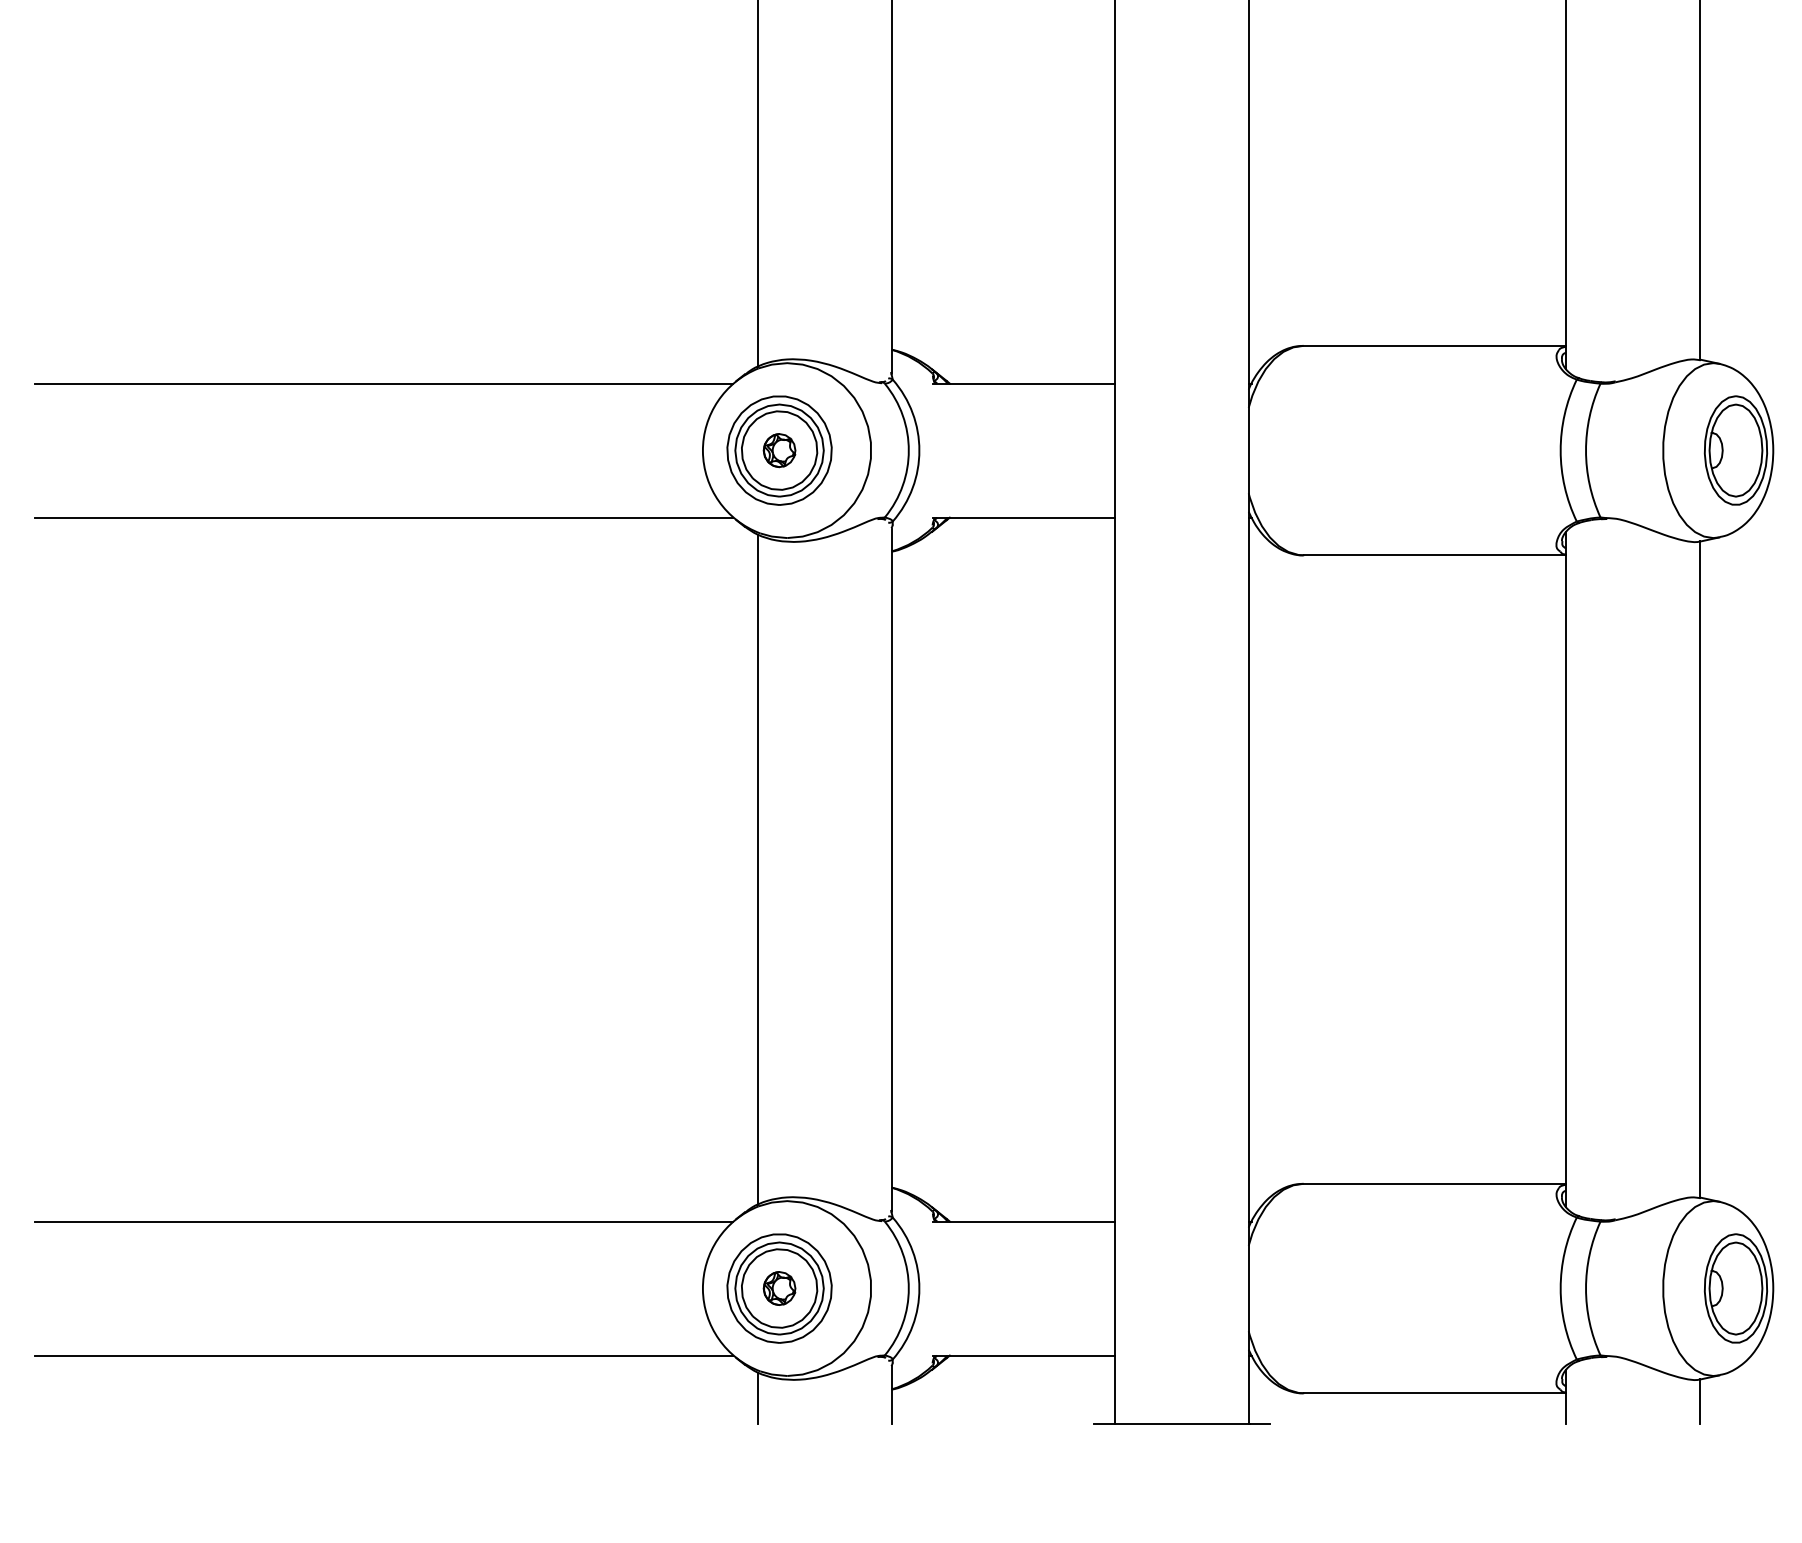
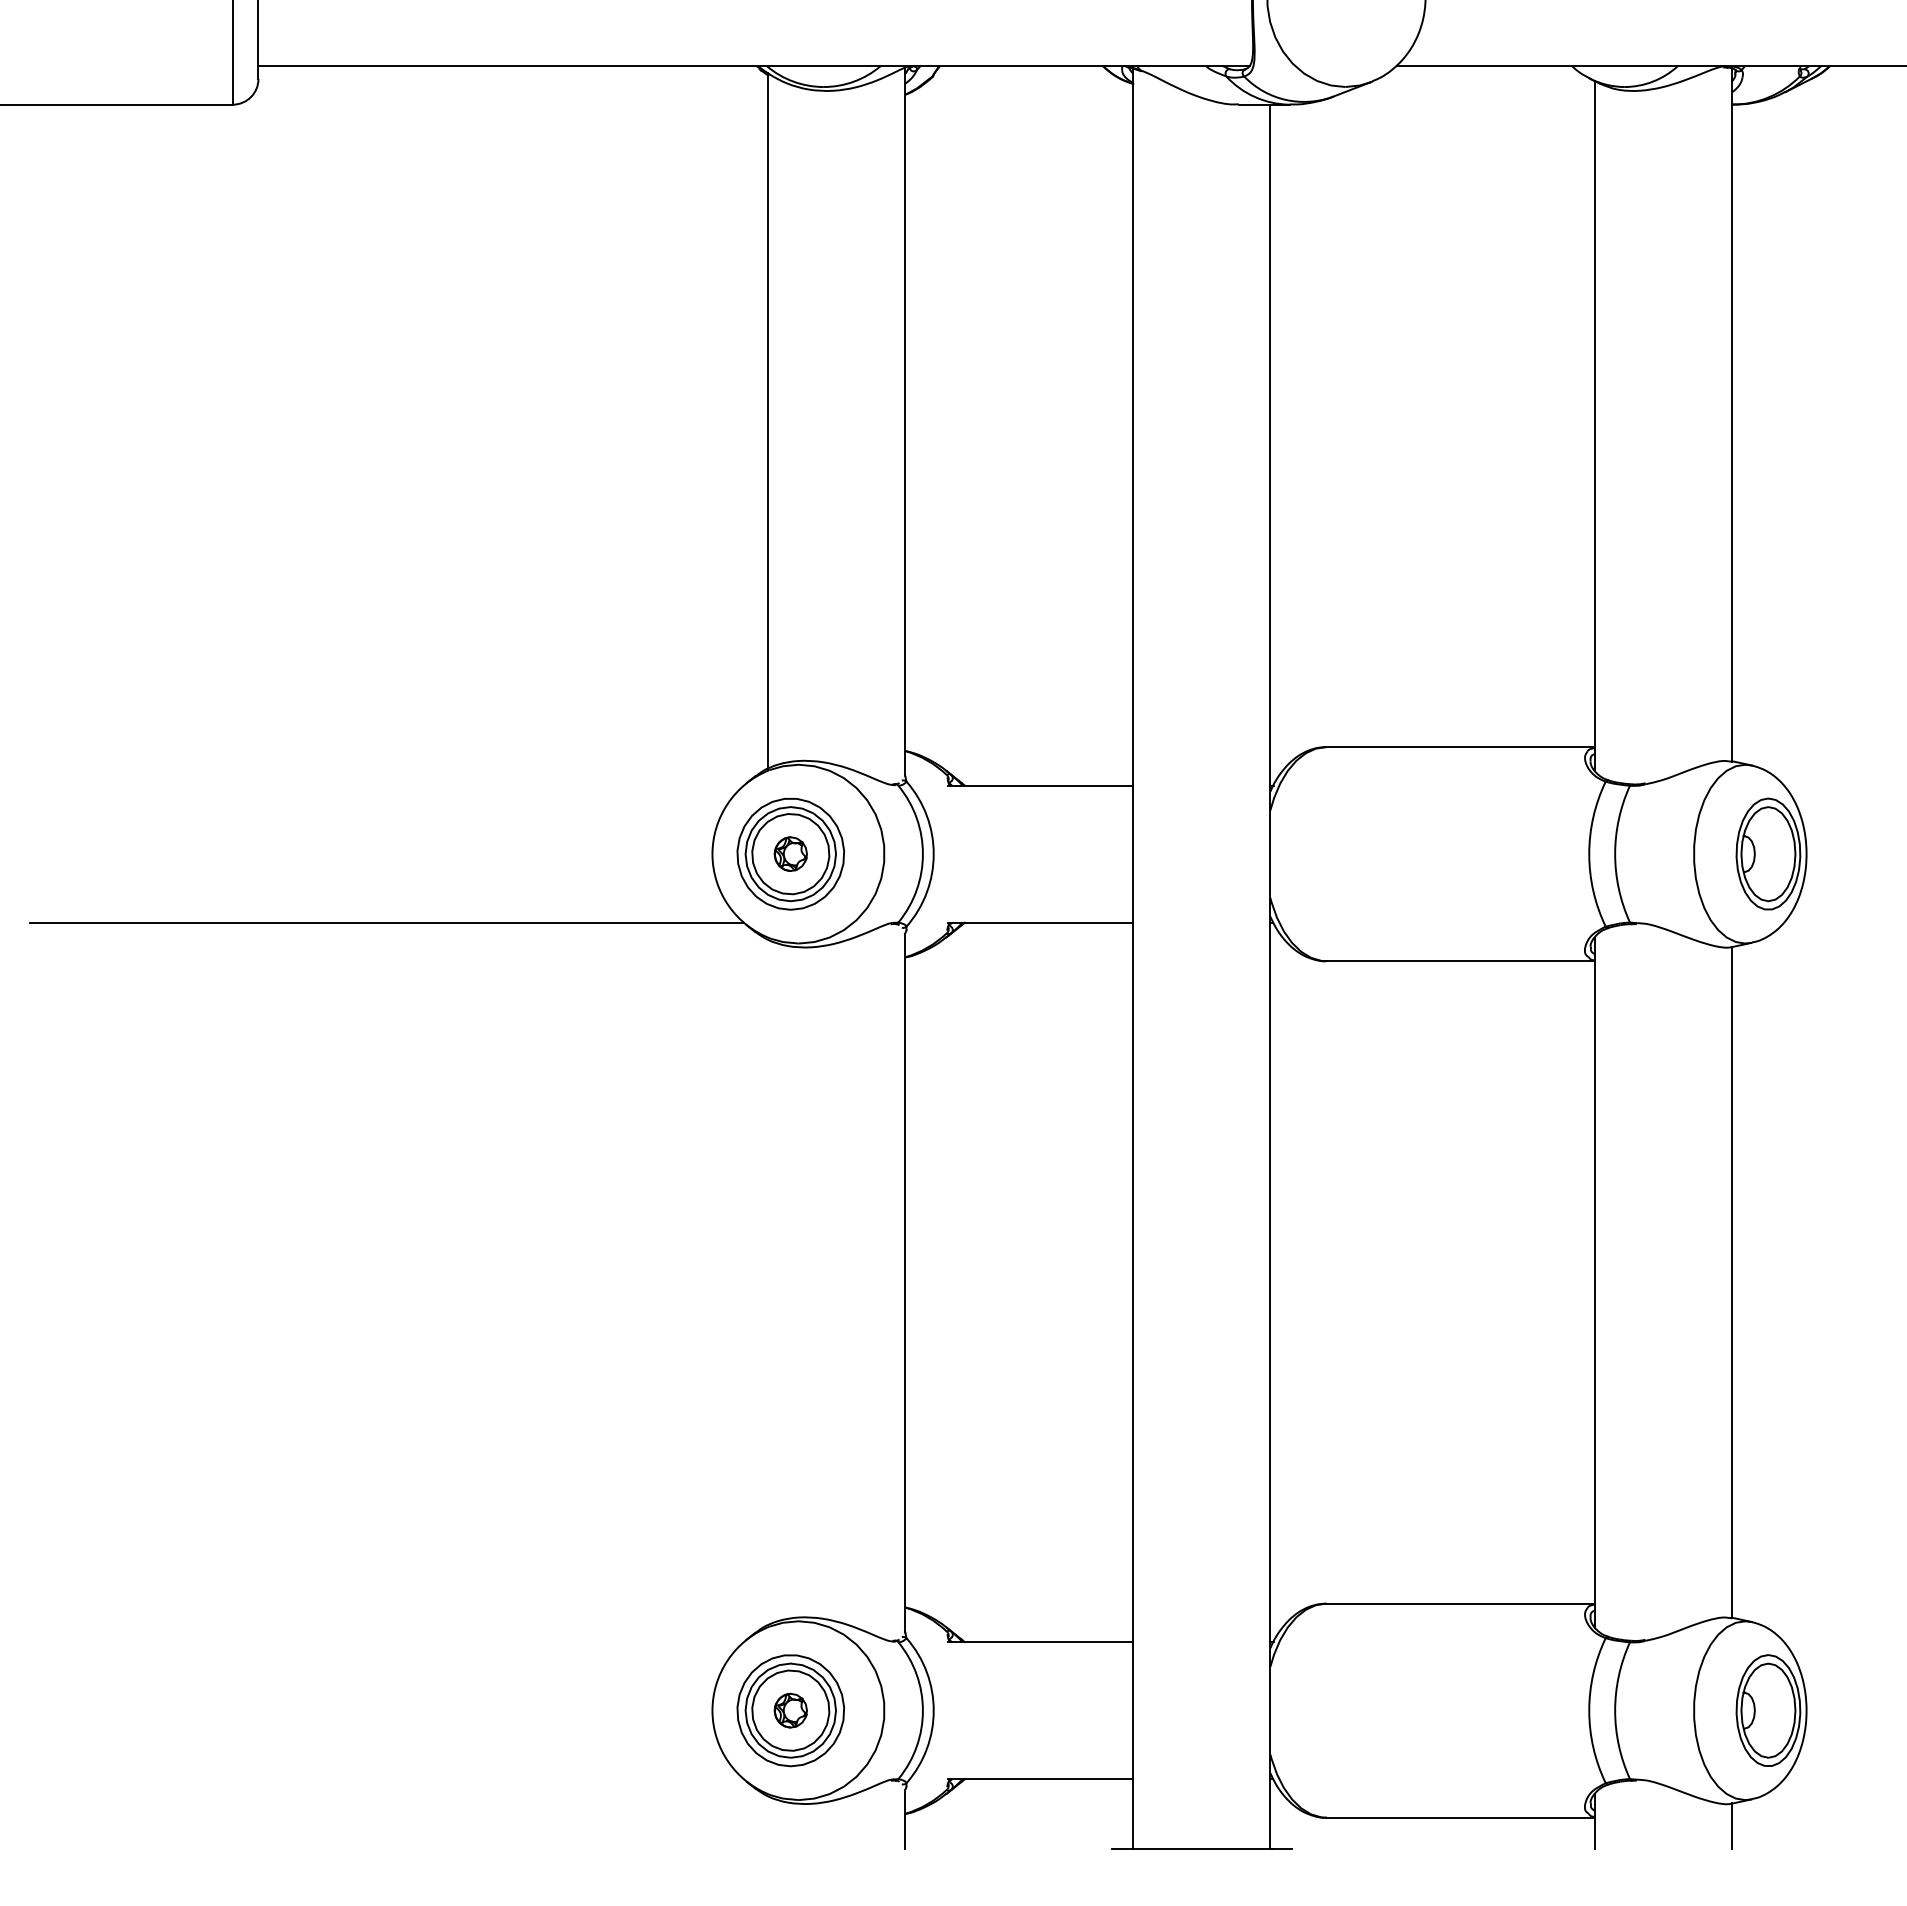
line: (384, 383) -> (386, 785), removed
line: (757, 869) -> (768, 1282), removed
line: (384, 1221) -> (386, 1642), removed
line: (384, 1355) -> (386, 1779), removed
line: (757, 1397) -> (768, 1822), removed

